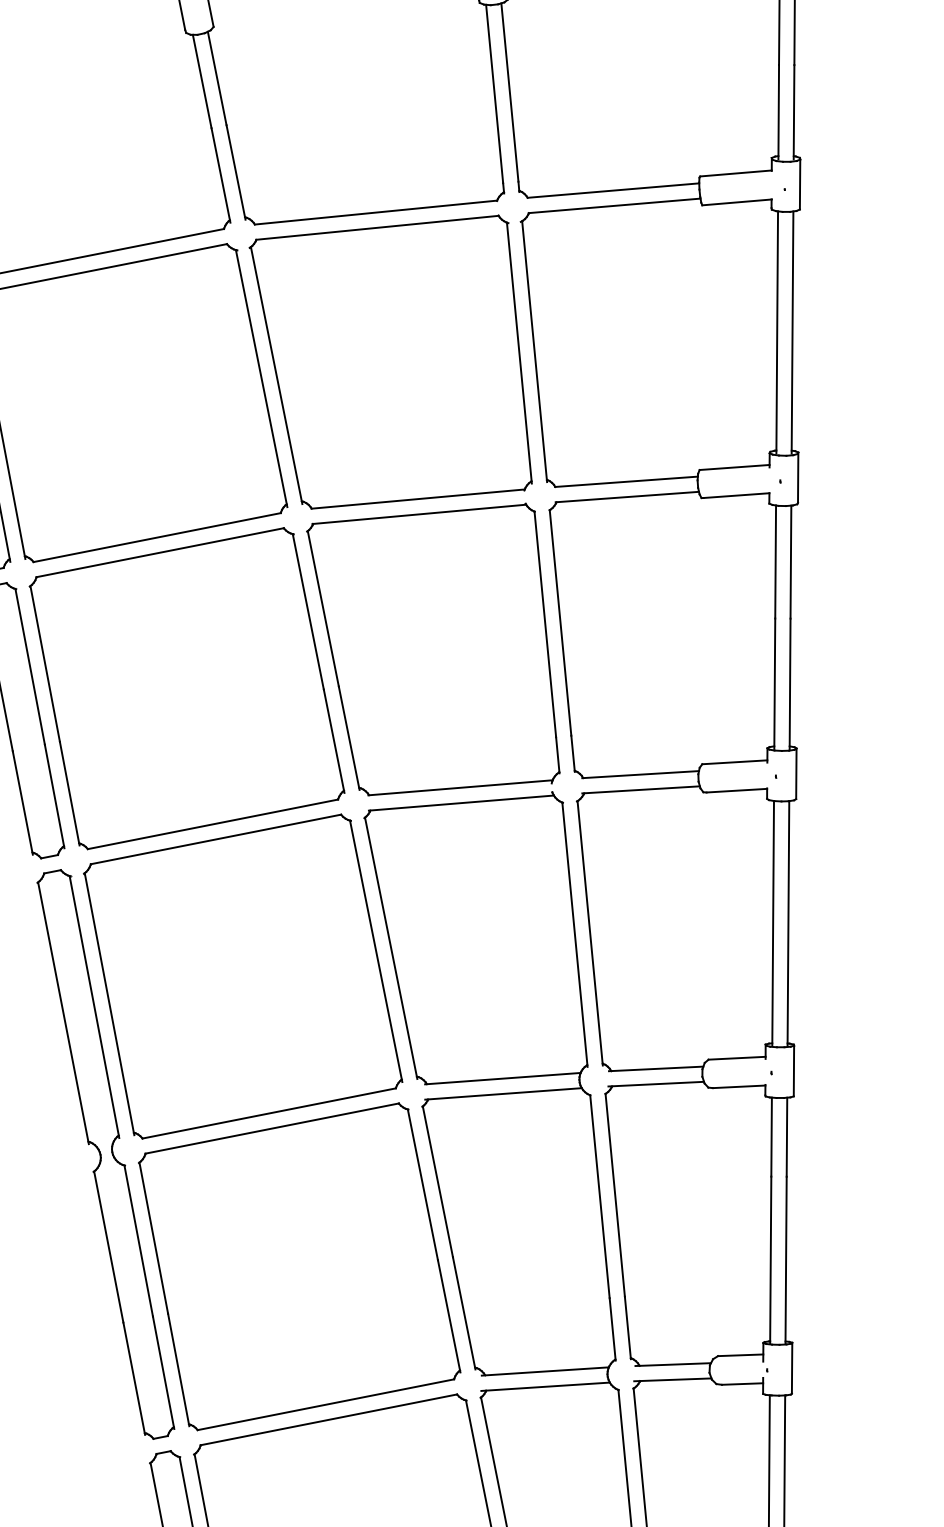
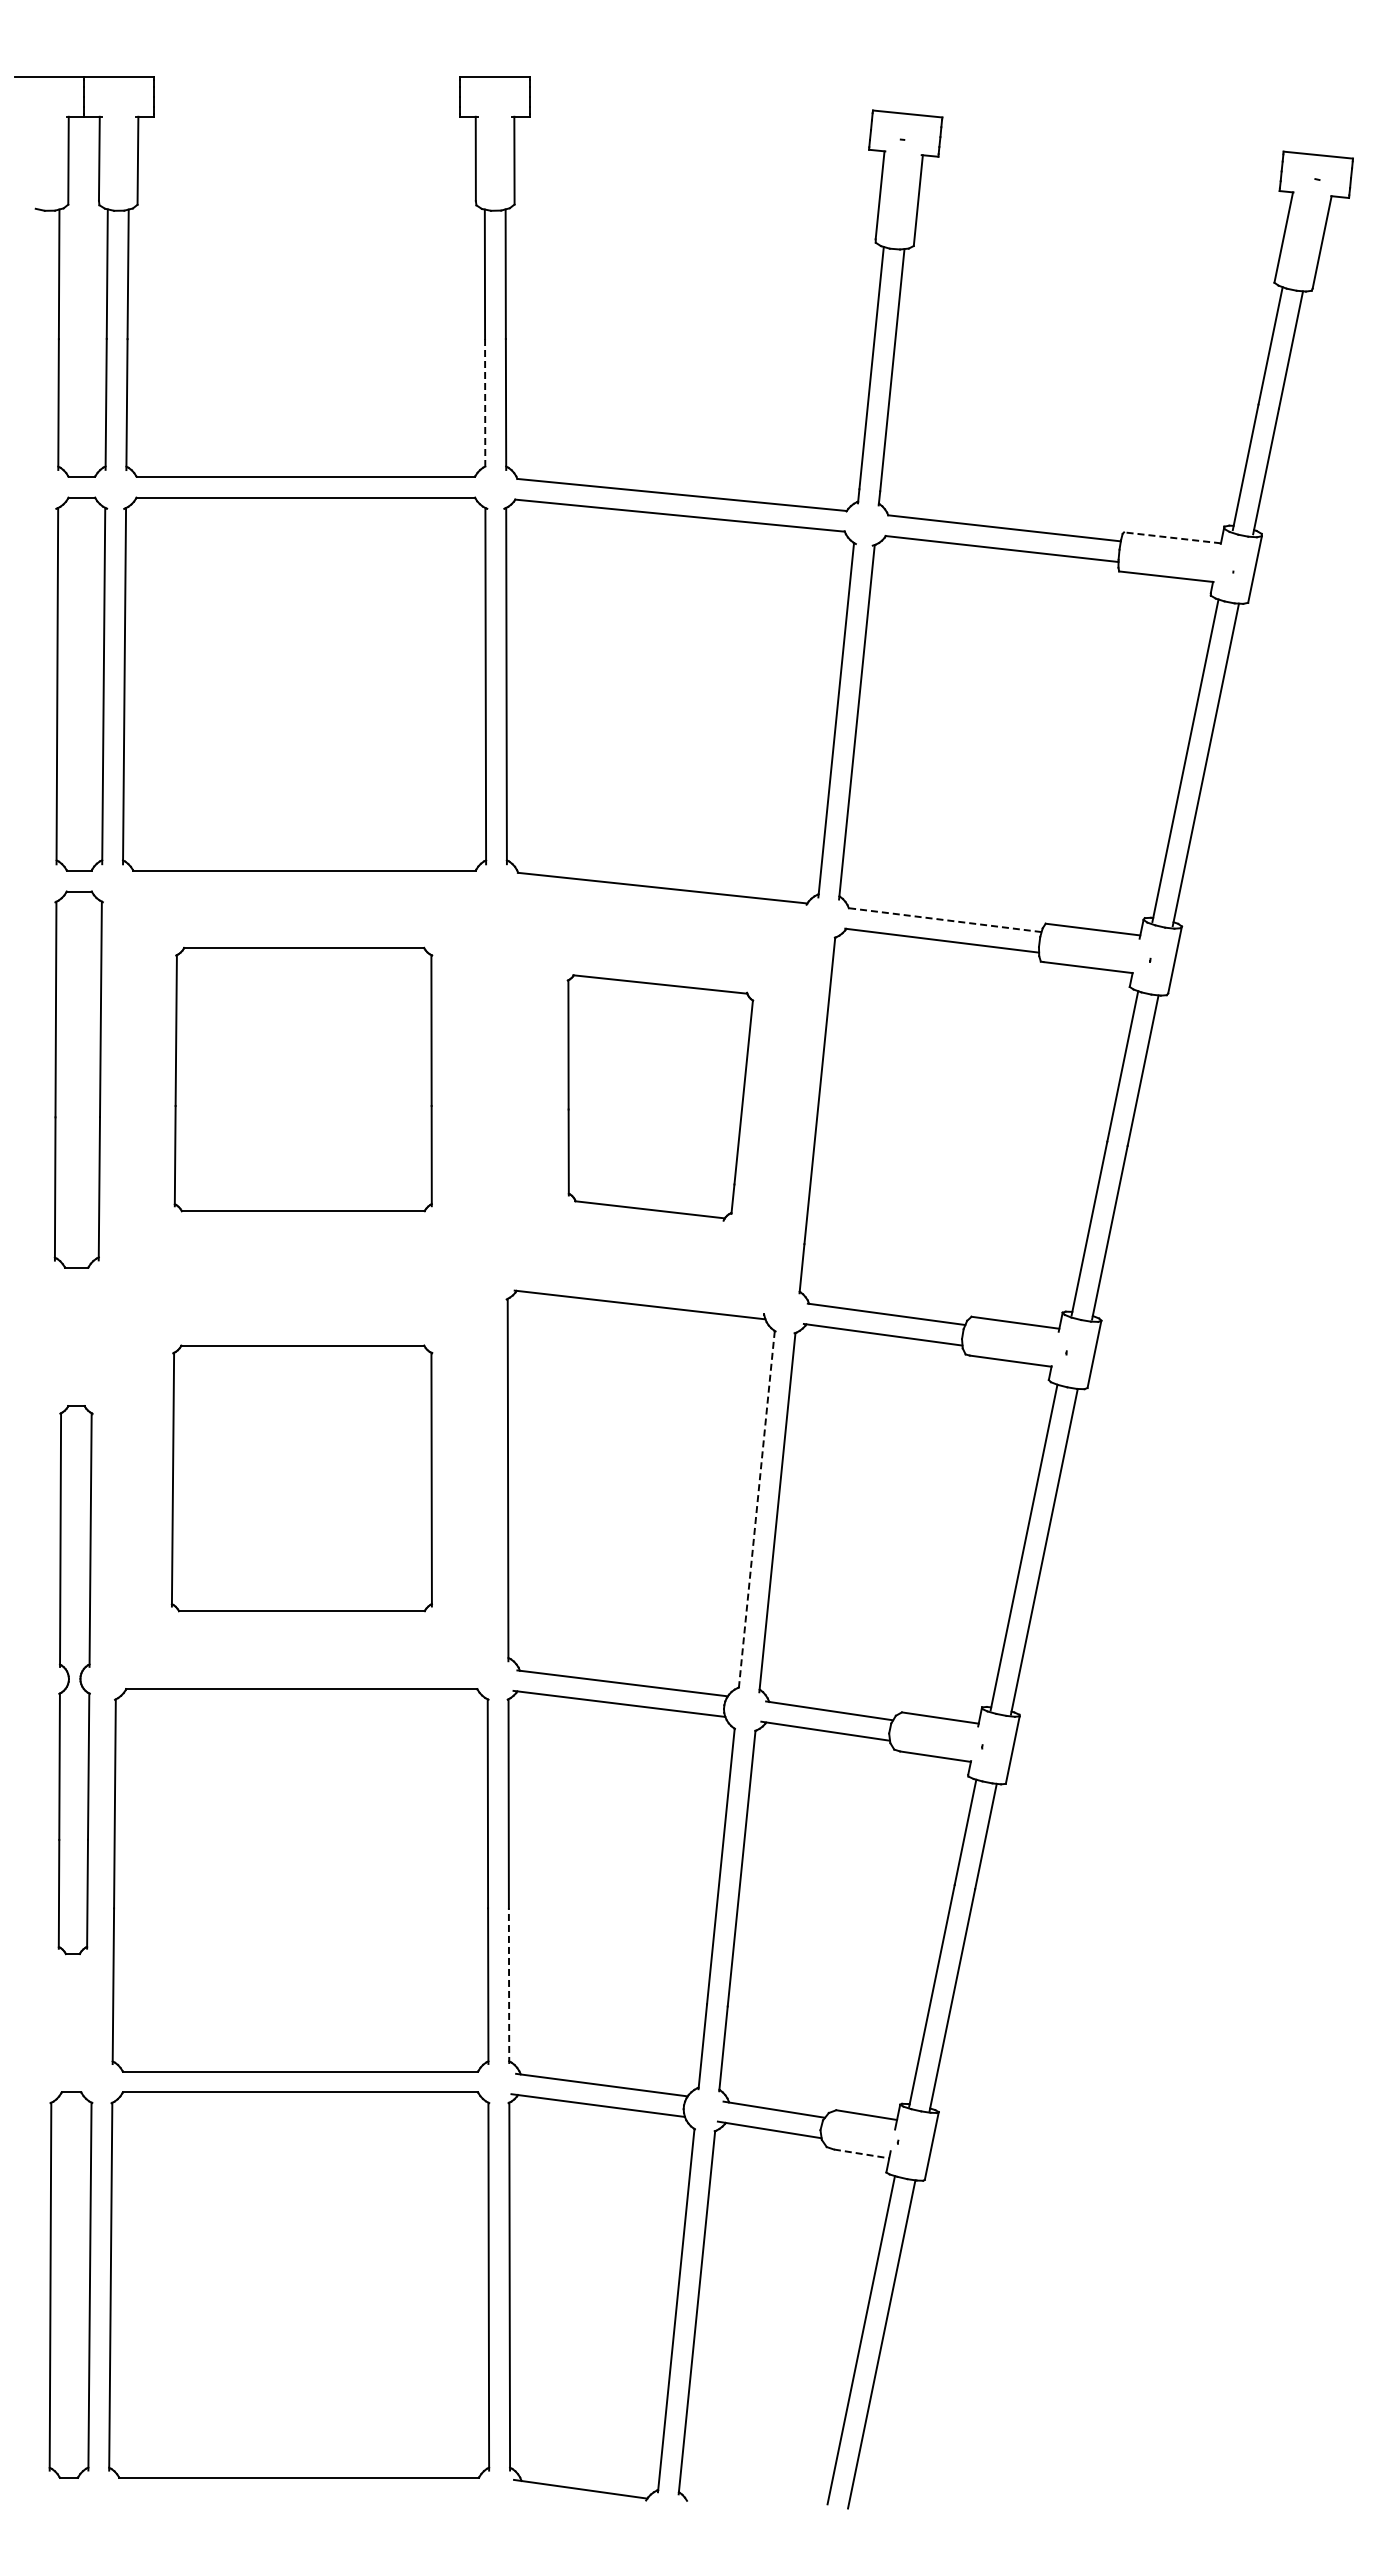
line: (735, 173) -> (1172, 537), solid -> dashed
line: (221, 176) -> (485, 405), solid -> dashed
line: (626, 482) -> (944, 920), solid -> dashed
part: (446, 650) -> (660, 1097), size x0.6
part: (186, 688) -> (303, 1079), size x0.7
line: (574, 935) -> (756, 1511), solid -> dashed
part: (241, 976) -> (301, 1478), size x0.7
part: (107, 1154) -> (75, 1679), size x0.7
line: (464, 1313) -> (509, 1986), solid -> dashed
line: (743, 1384) -> (862, 2154), solid -> dashed

